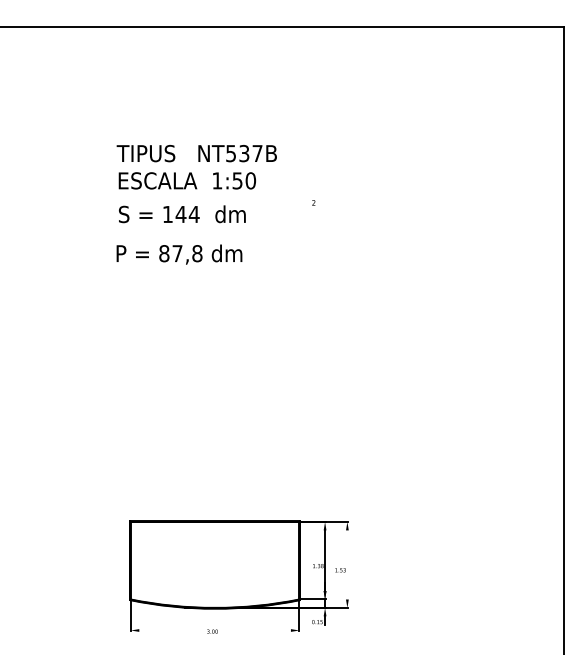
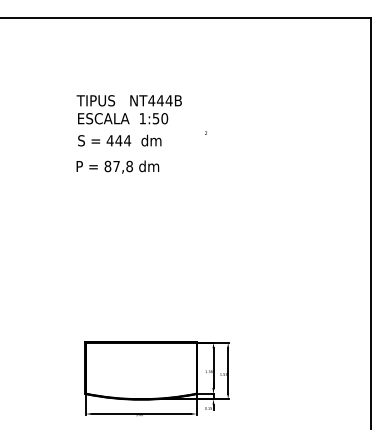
text: (244, 153) -> (160, 100), NT537B -> NT444B
text: (166, 214) -> (109, 140), 144 -> 444
line: (347, 564) -> (228, 370), added
line: (215, 631) -> (141, 414), added

